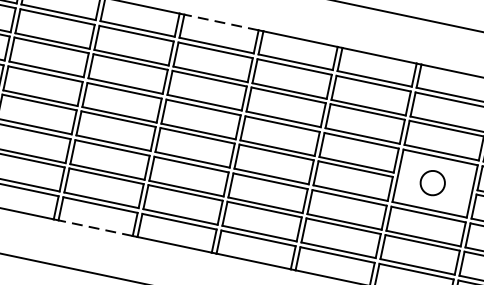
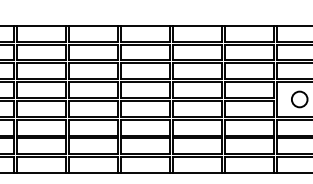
line: (220, 22) -> (144, 26), dashed -> solid
line: (94, 227) -> (92, 172), dashed -> solid

